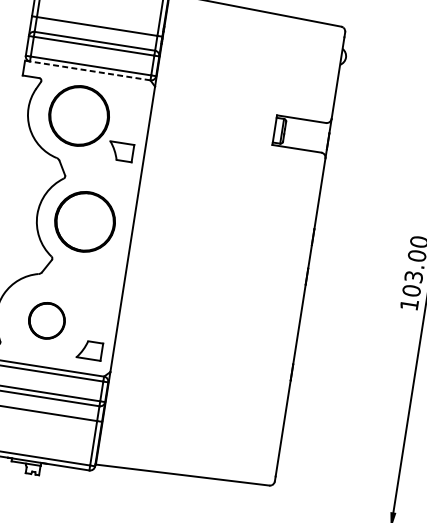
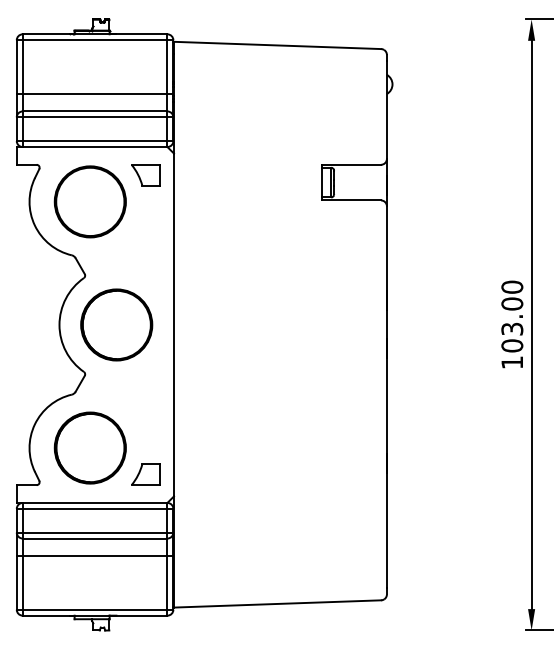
line: (87, 70) -> (91, 147), dashed -> solid
part: (120, 151) -> (145, 175), moved
part: (46, 320) -> (89, 447), size x1.67

